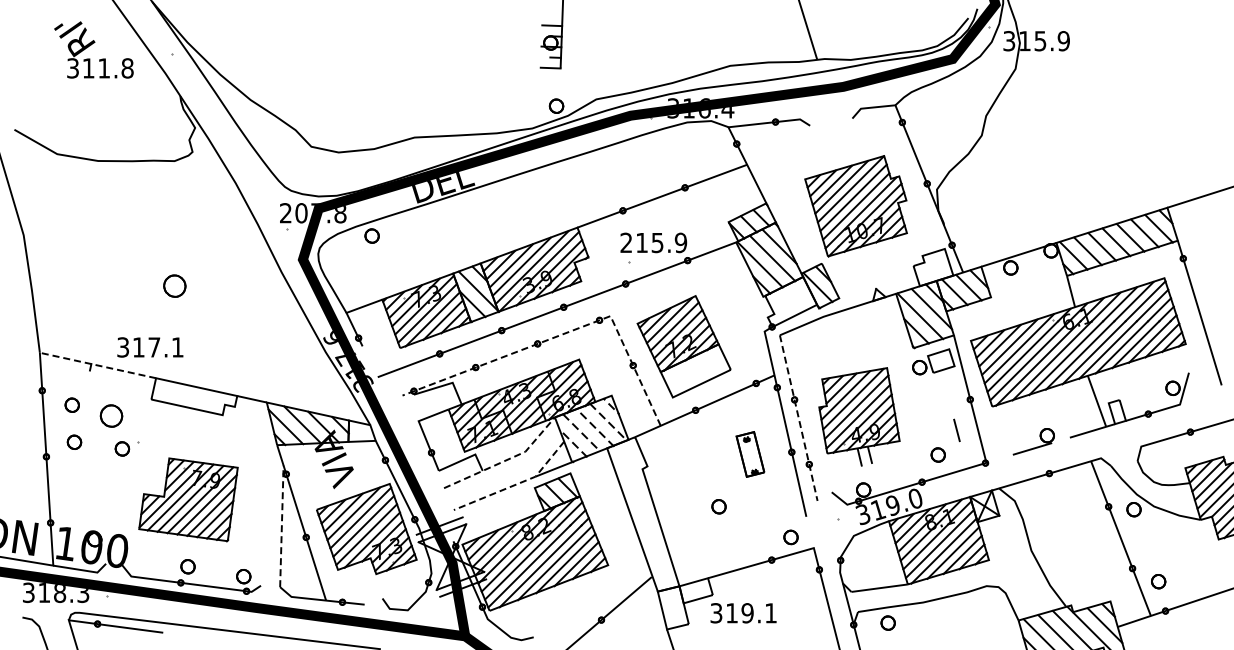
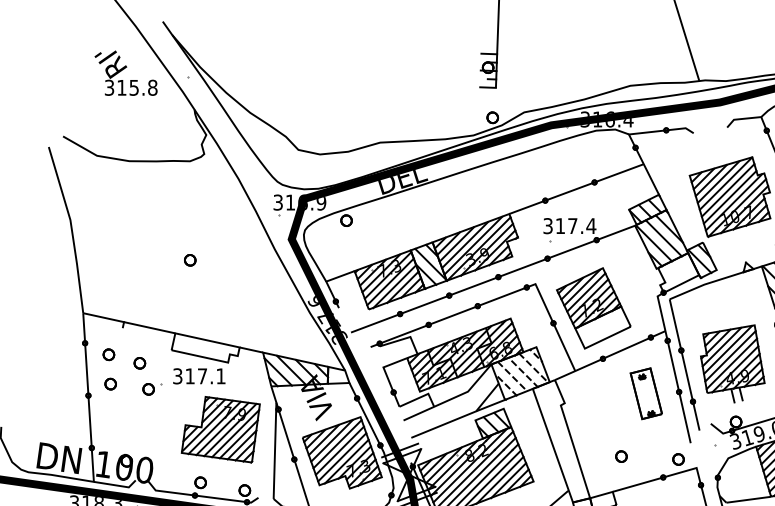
text: (103, 68) -> (133, 87), 311.8 -> 315.8
text: (313, 213) -> (300, 202), 207.8 -> 316.9
text: (653, 242) -> (569, 225), 215.9 -> 317.4
part: (174, 285) -> (189, 259), size x0.62
line: (562, 334) -> (497, 298), dashed -> solid
text: (150, 347) -> (199, 376), moved
line: (97, 365) -> (128, 323), dashed -> solid
part: (110, 415) -> (139, 362), size x0.62
line: (798, 418) -> (684, 365), dashed -> solid
part: (750, 454) -> (646, 393), size x1.43
line: (506, 460) -> (453, 398), dashed -> solid
line: (516, 484) -> (460, 417), dashed -> solid
part: (188, 499) -> (220, 429), moved
part: (718, 506) -> (621, 456), moved
line: (281, 526) -> (274, 450), dashed -> solid

